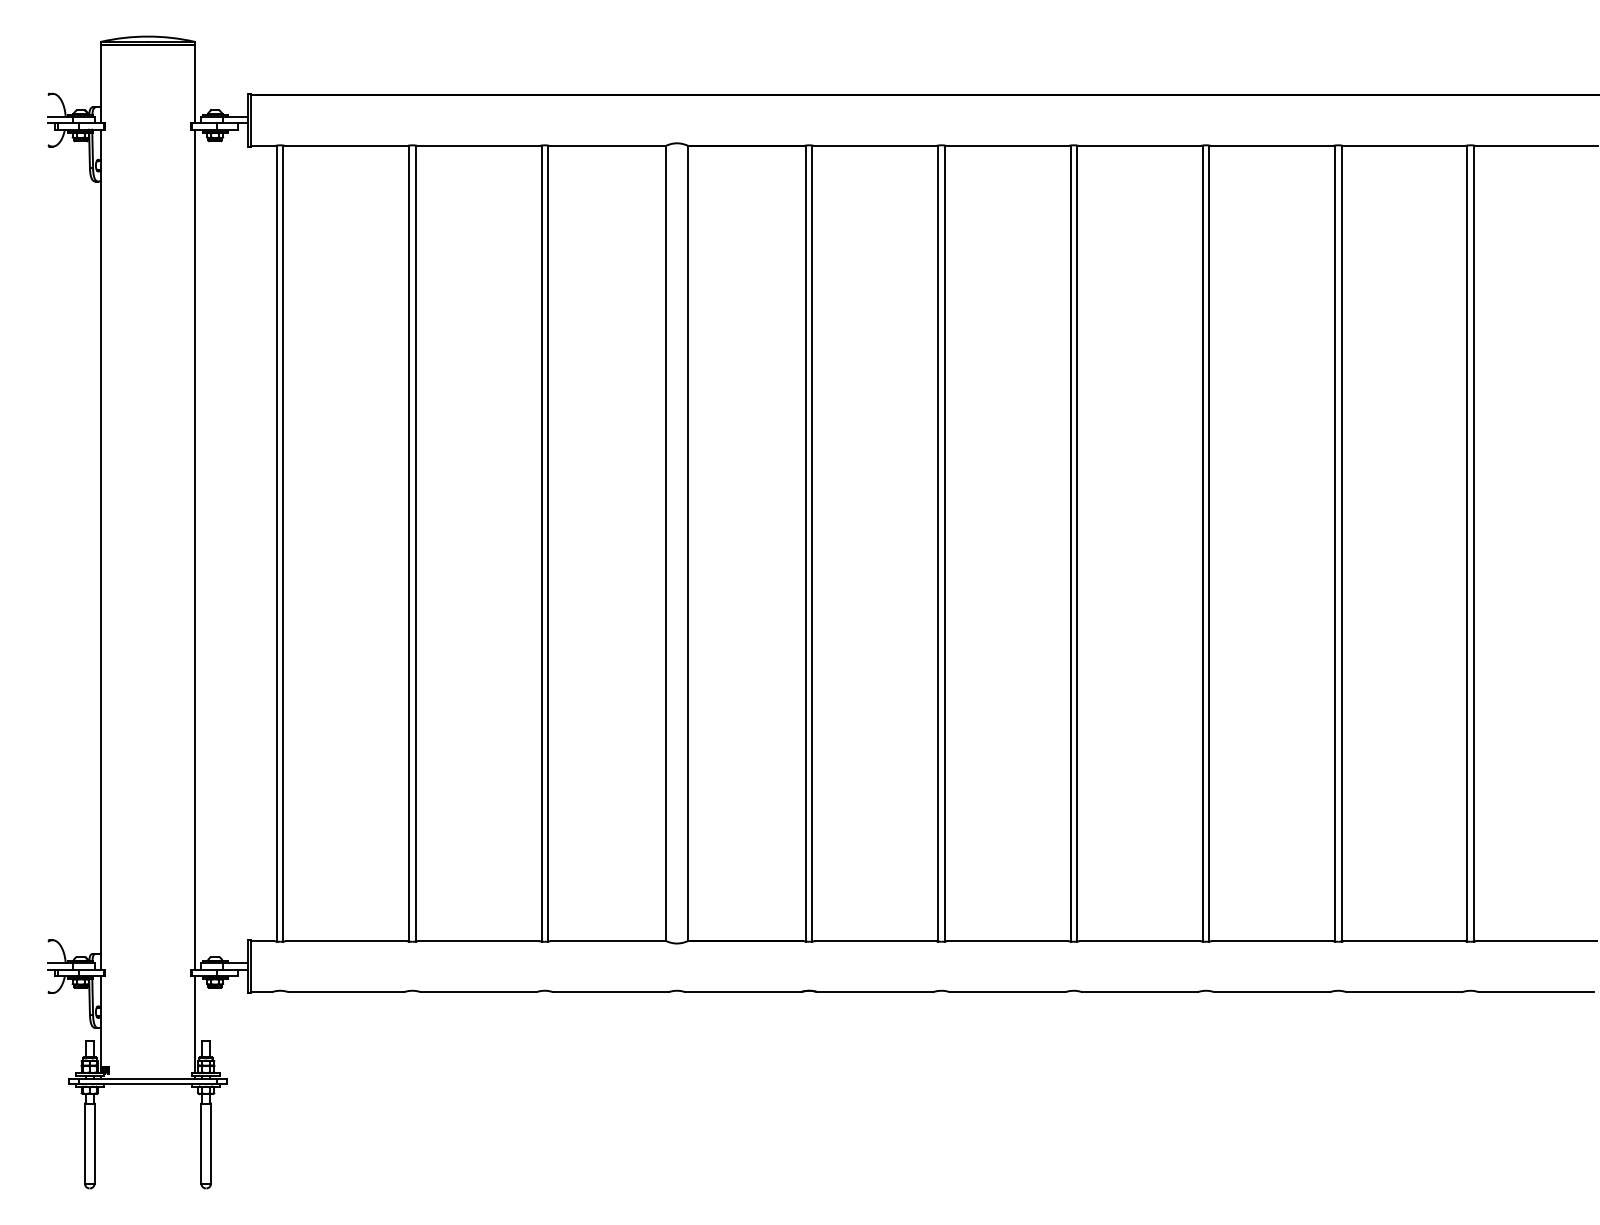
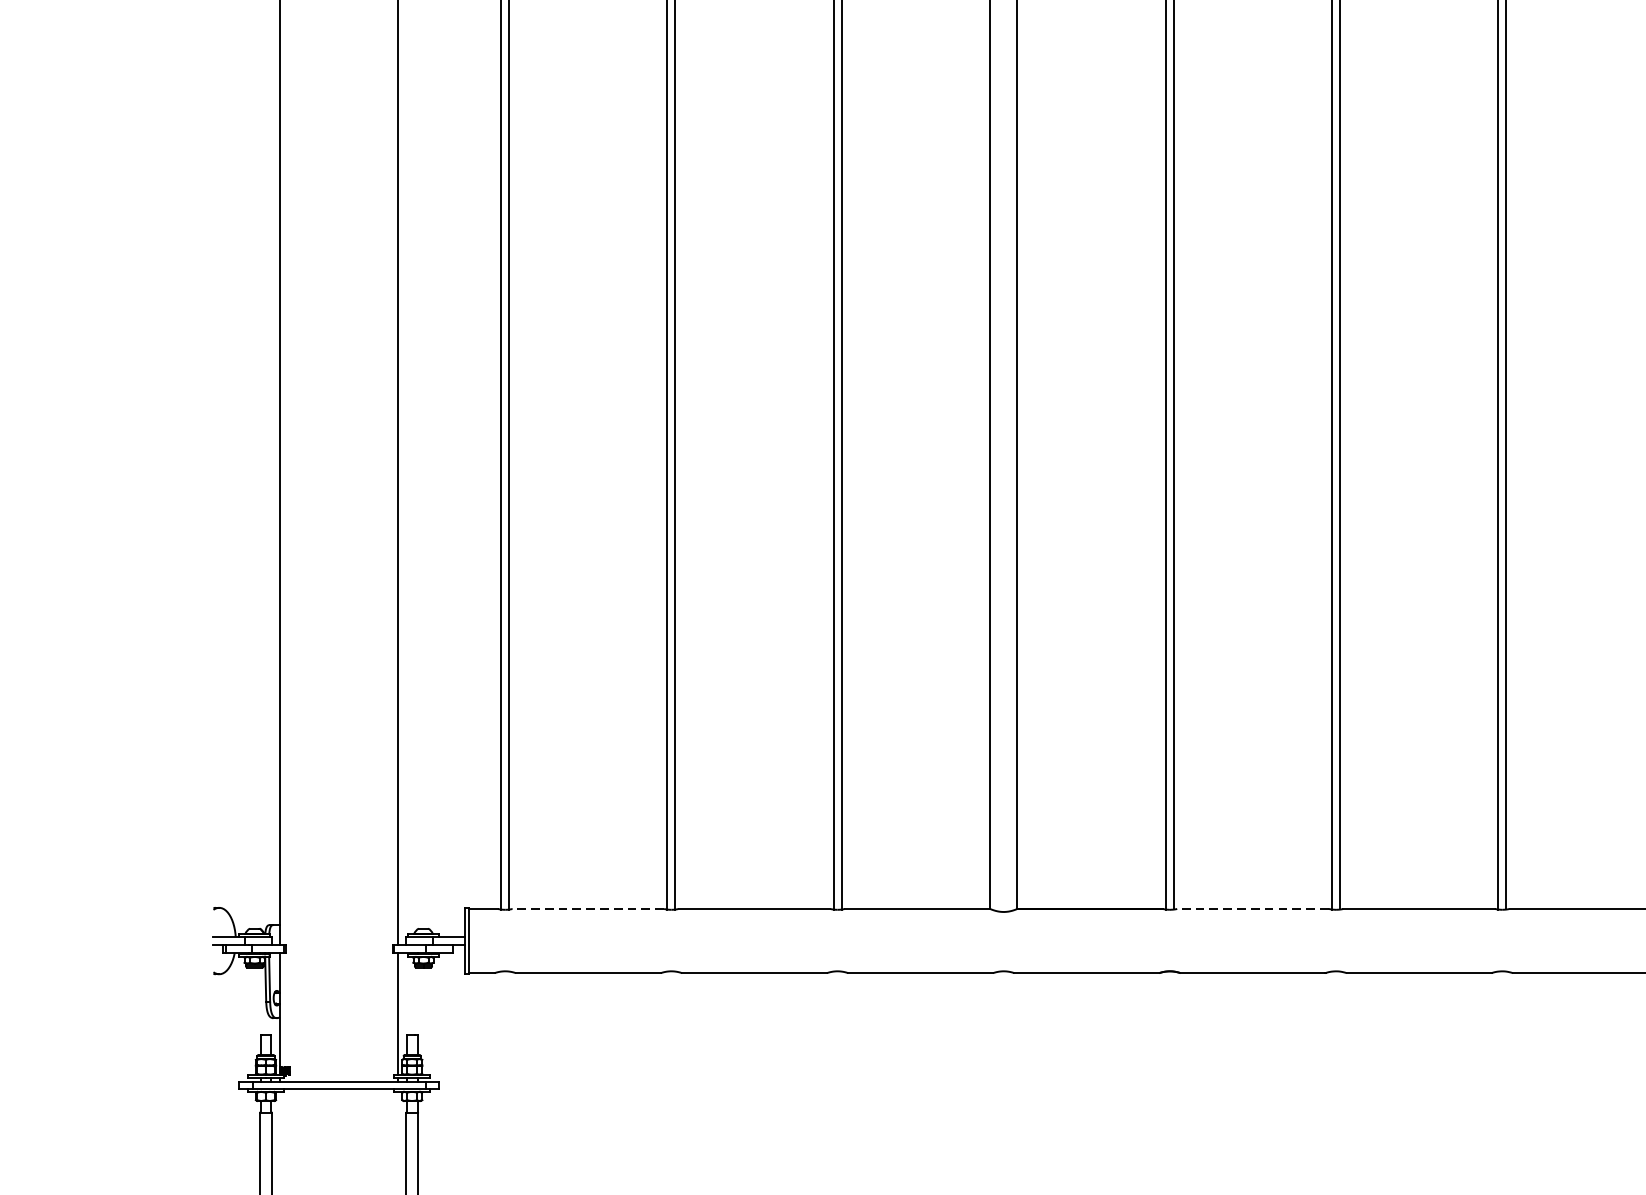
line: (345, 941) -> (587, 909), solid -> dashed
line: (874, 941) -> (1251, 909), solid -> dashed

